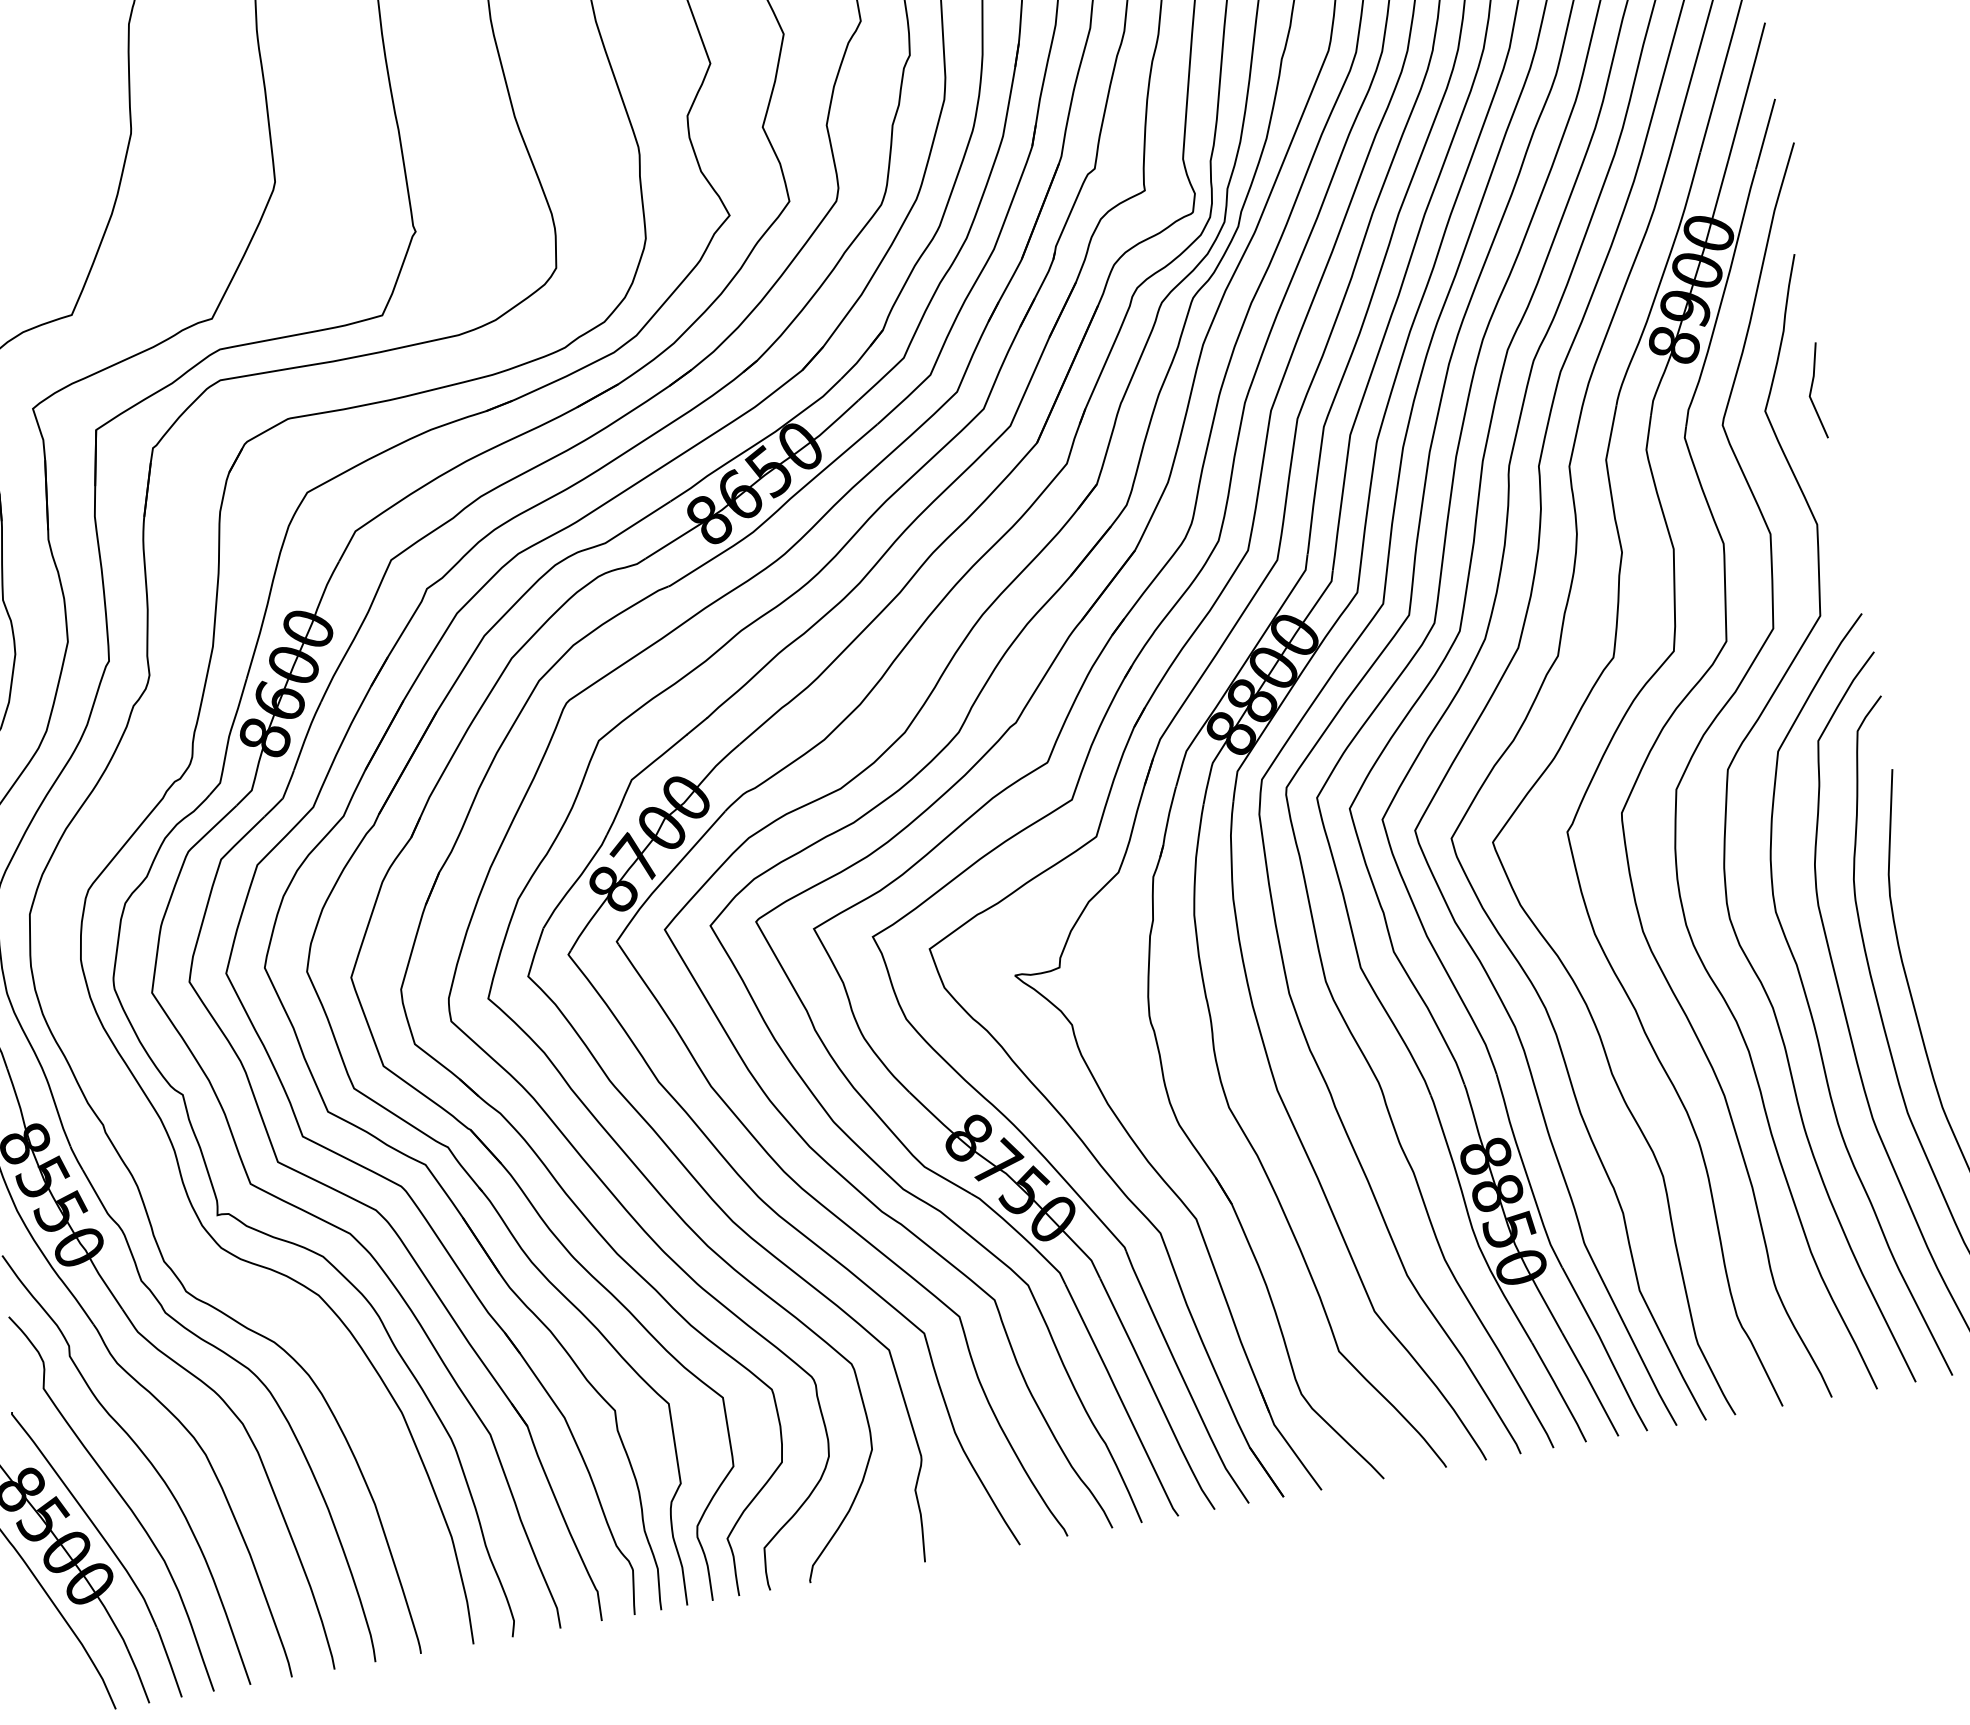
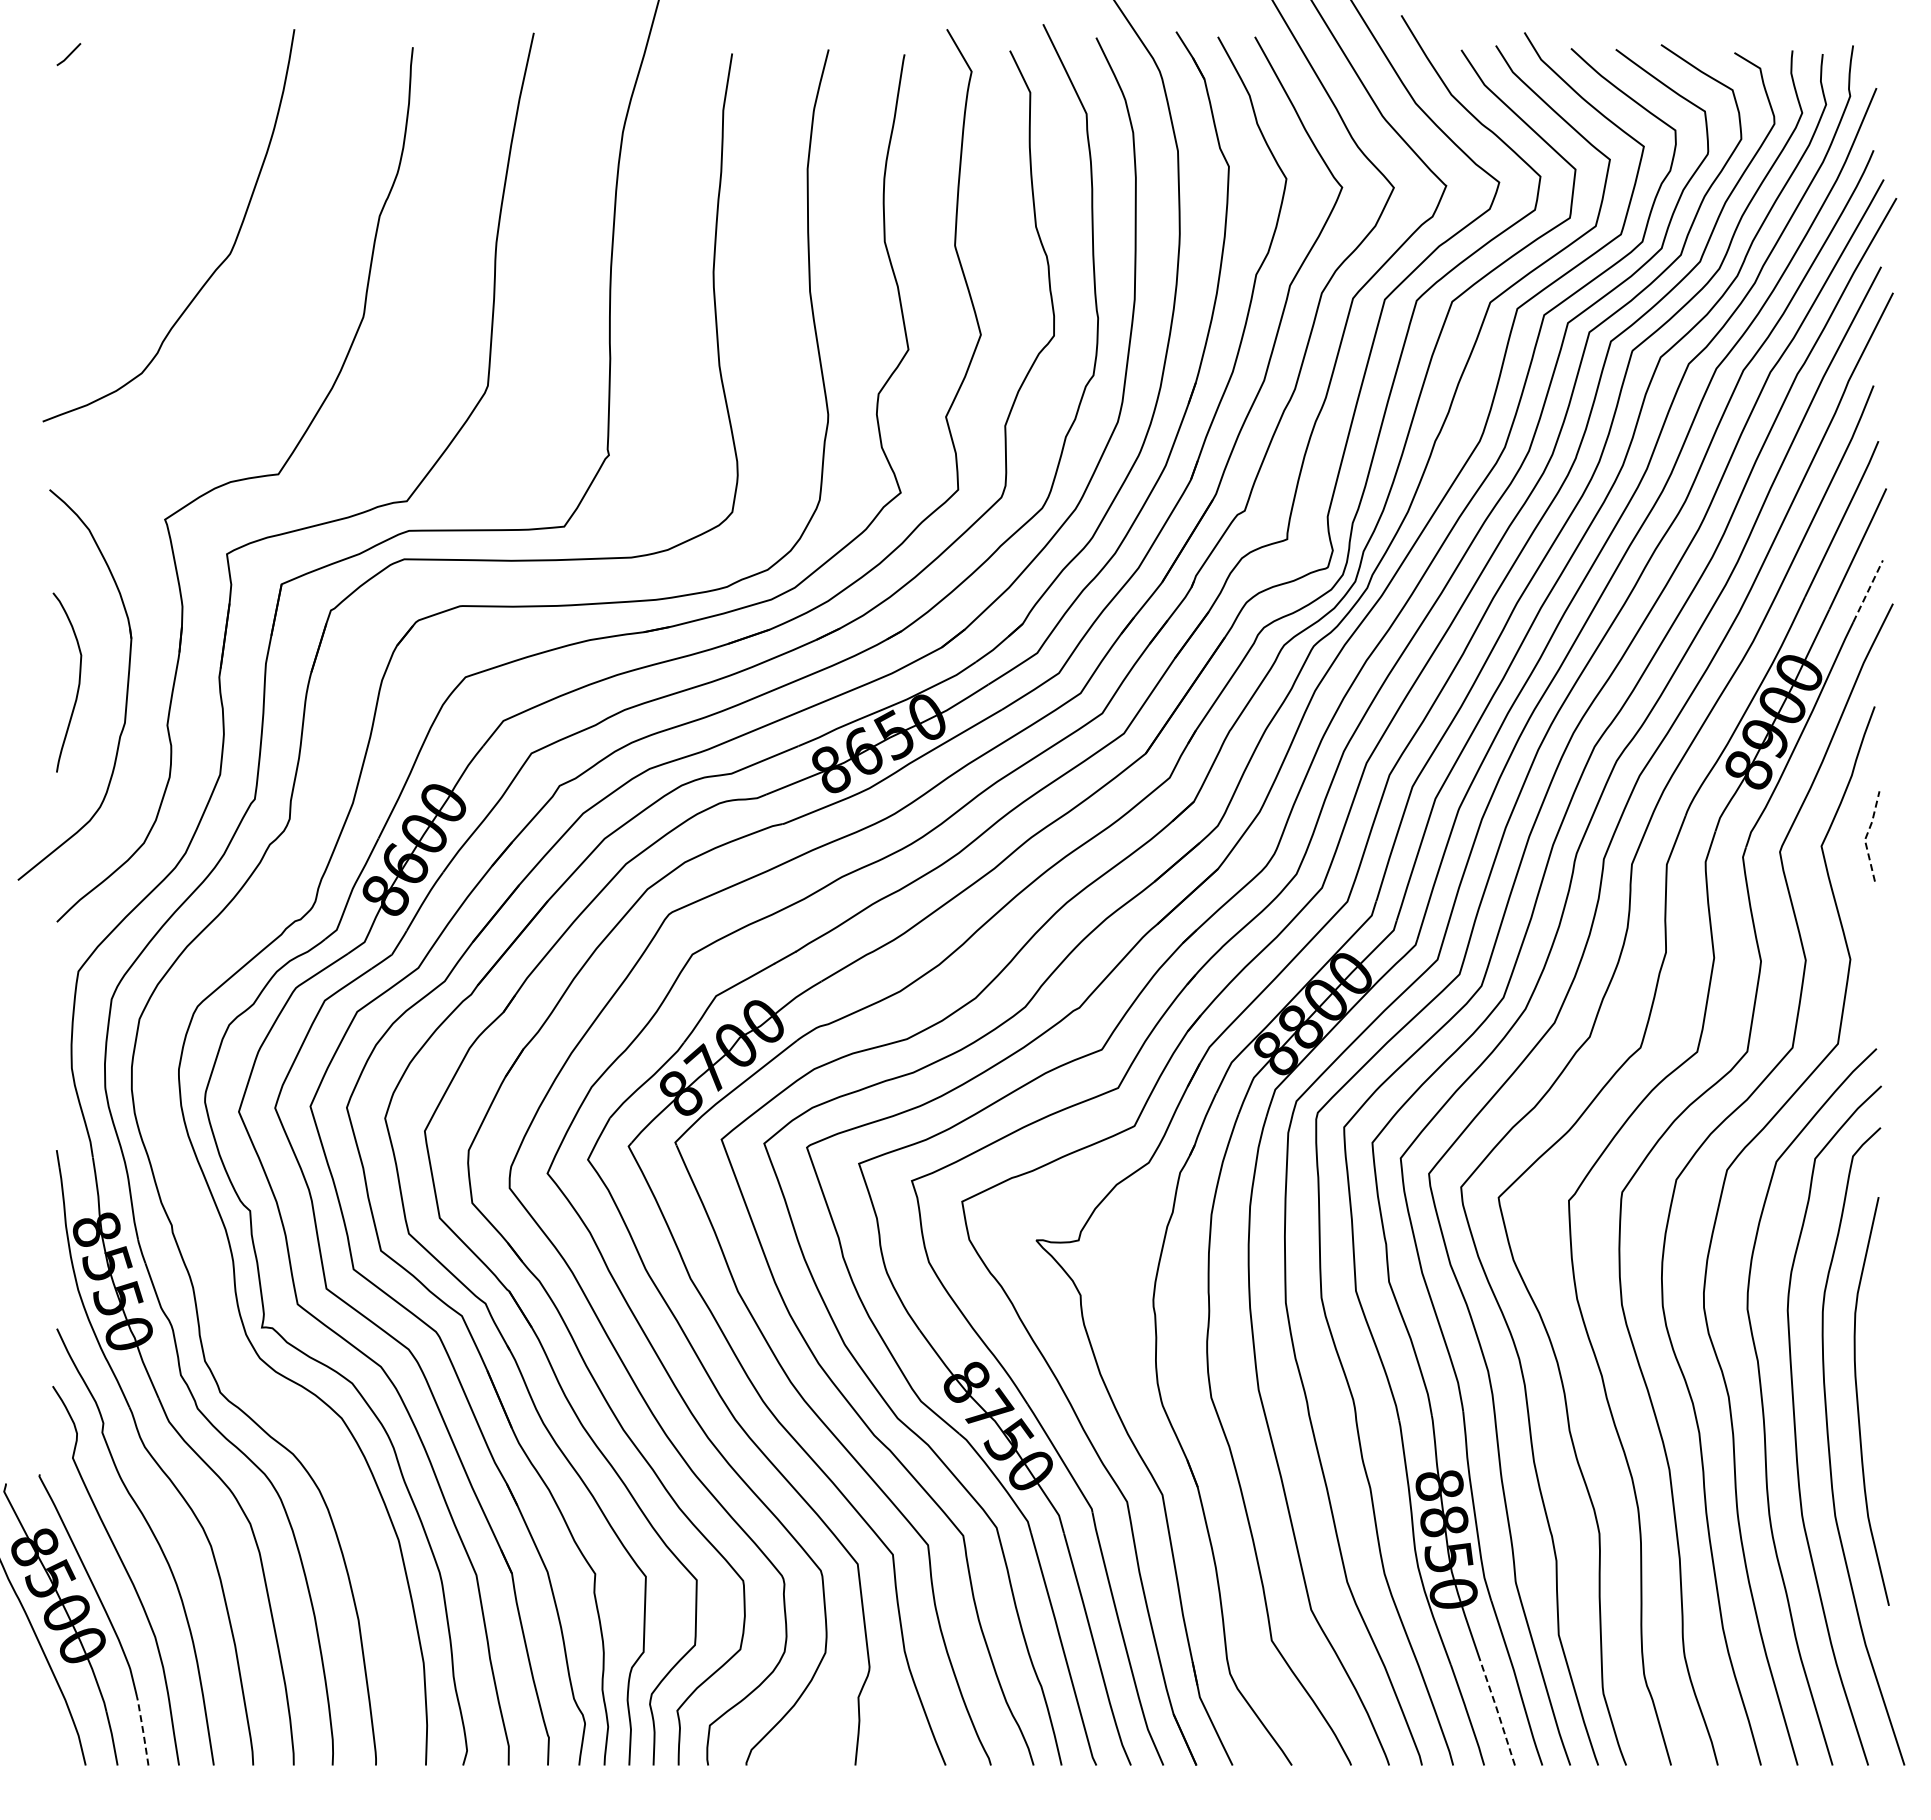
line: (1765, 133) -> (1868, 590), solid -> dashed
line: (1810, 391) -> (1866, 835), solid -> dashed
line: (1591, 1383) -> (1498, 1712), solid -> dashed
line: (169, 1661) -> (143, 1730), solid -> dashed

